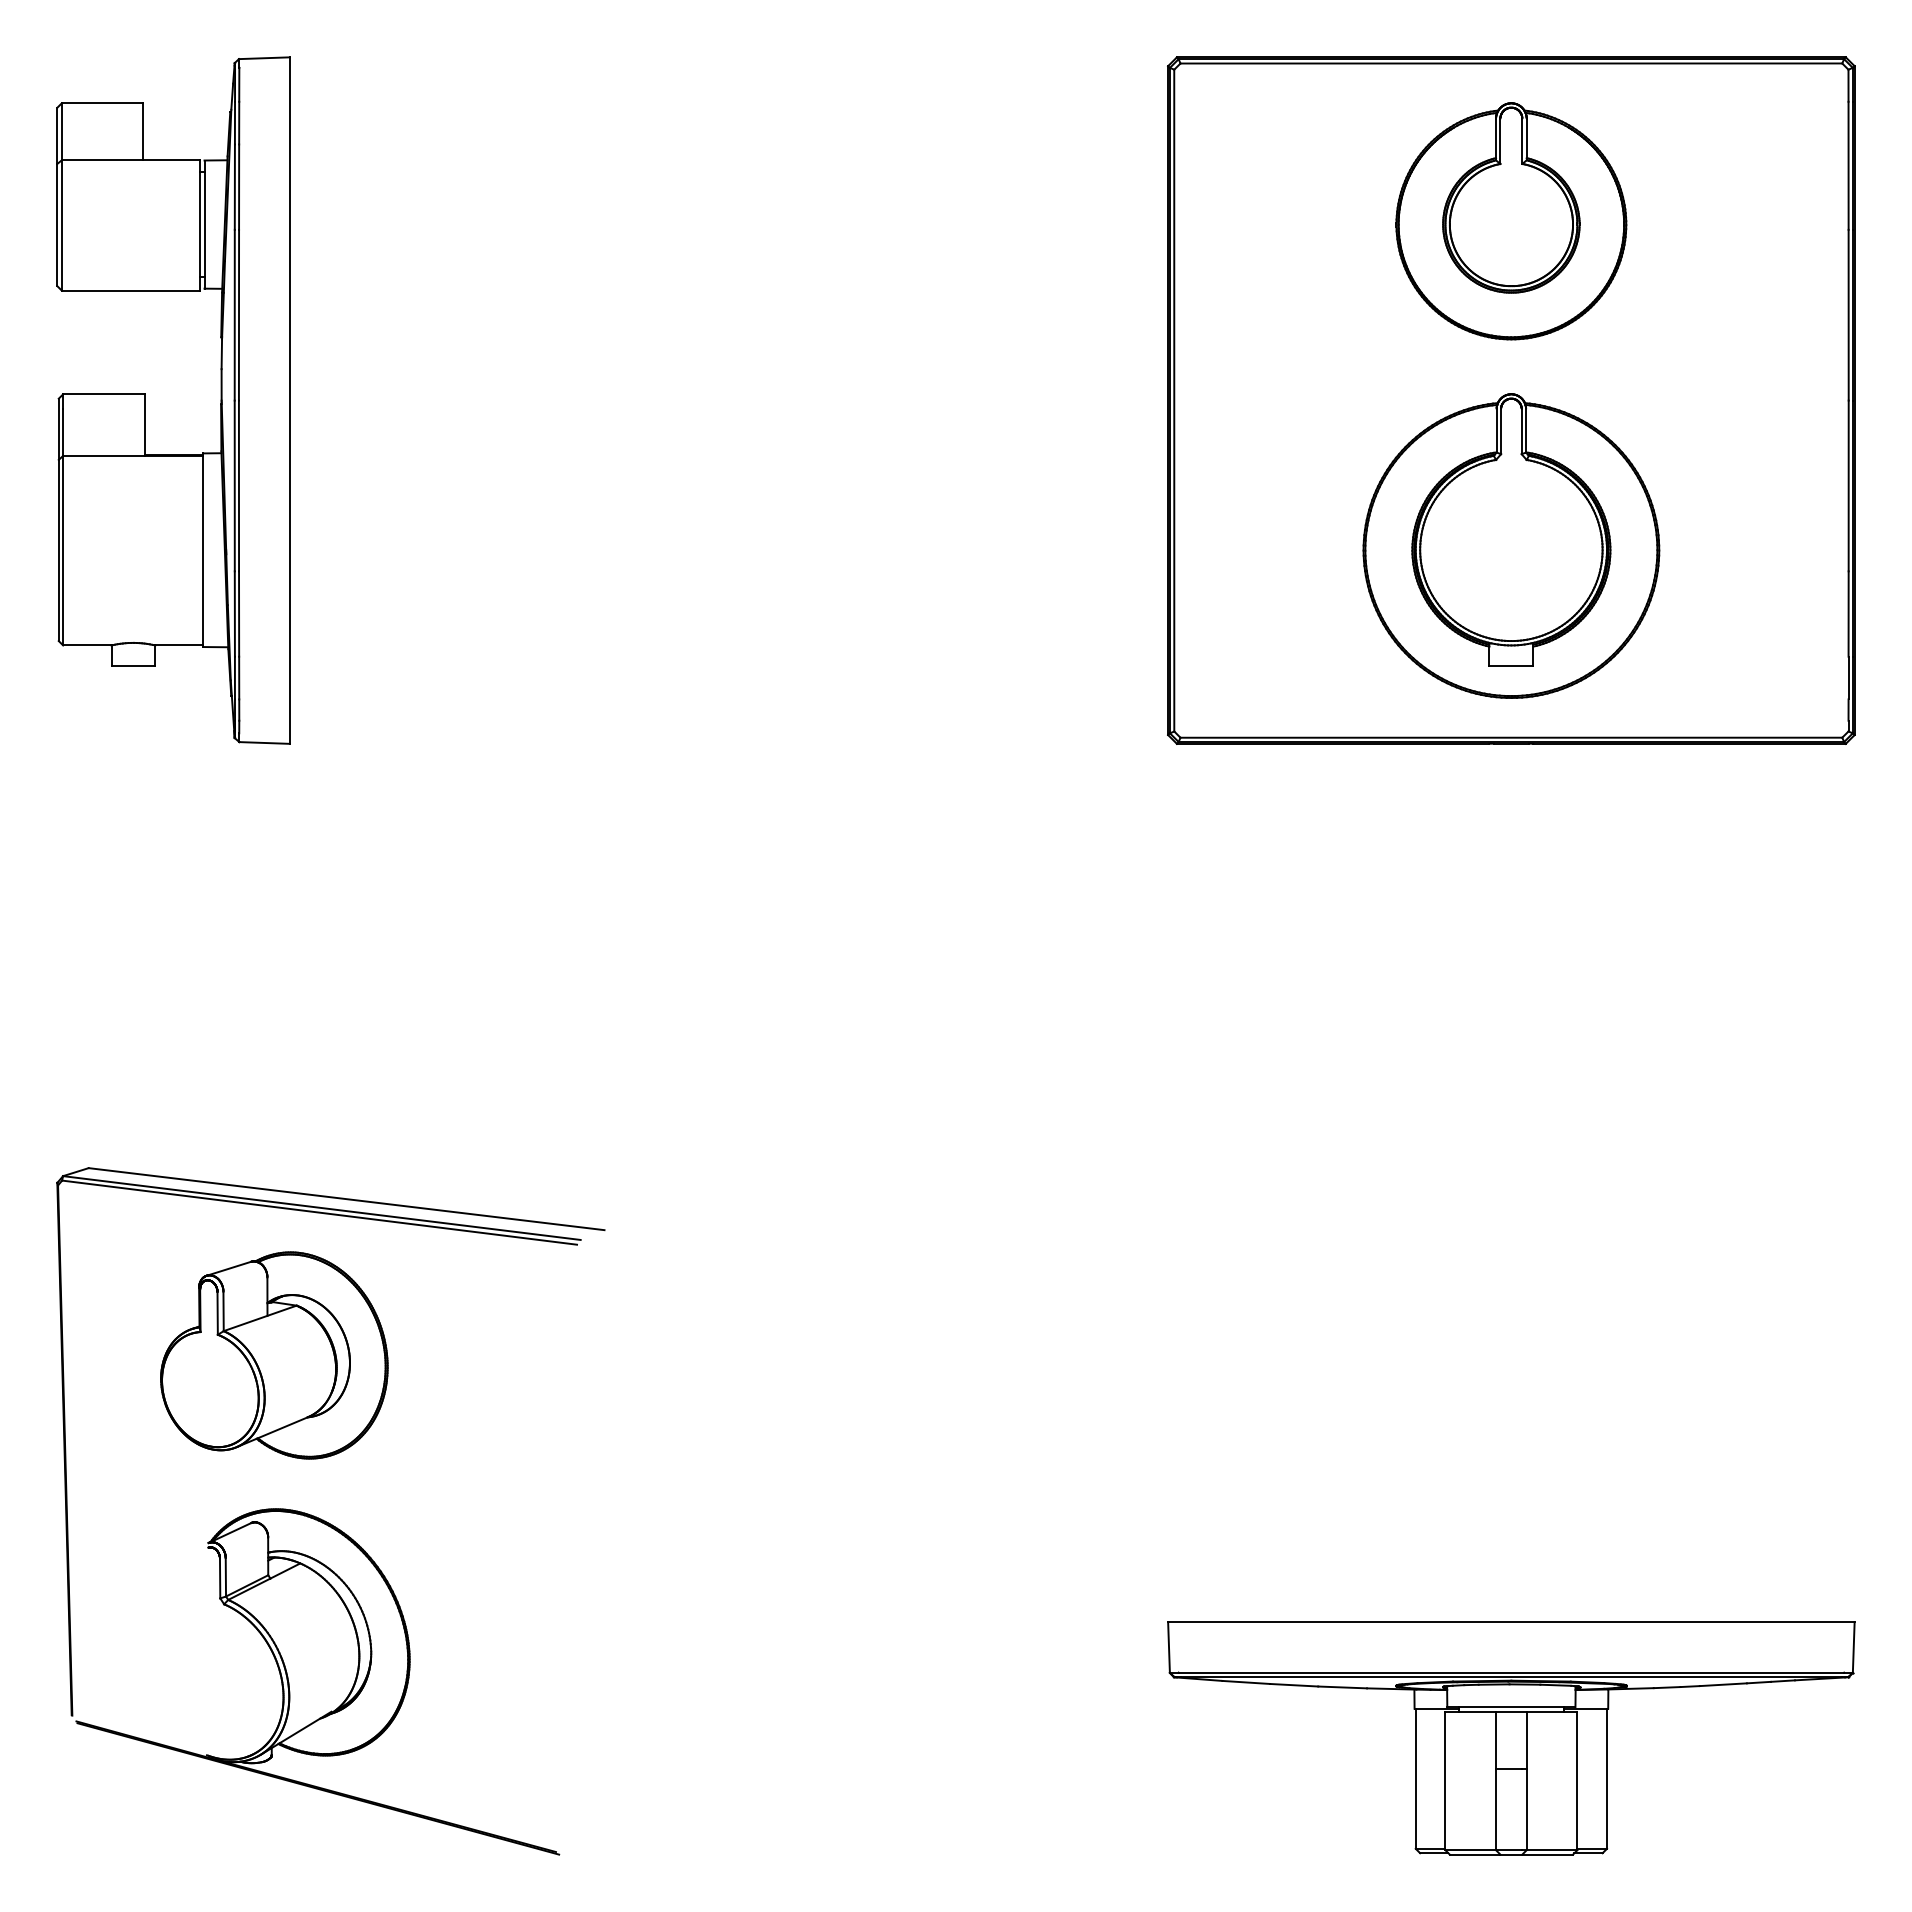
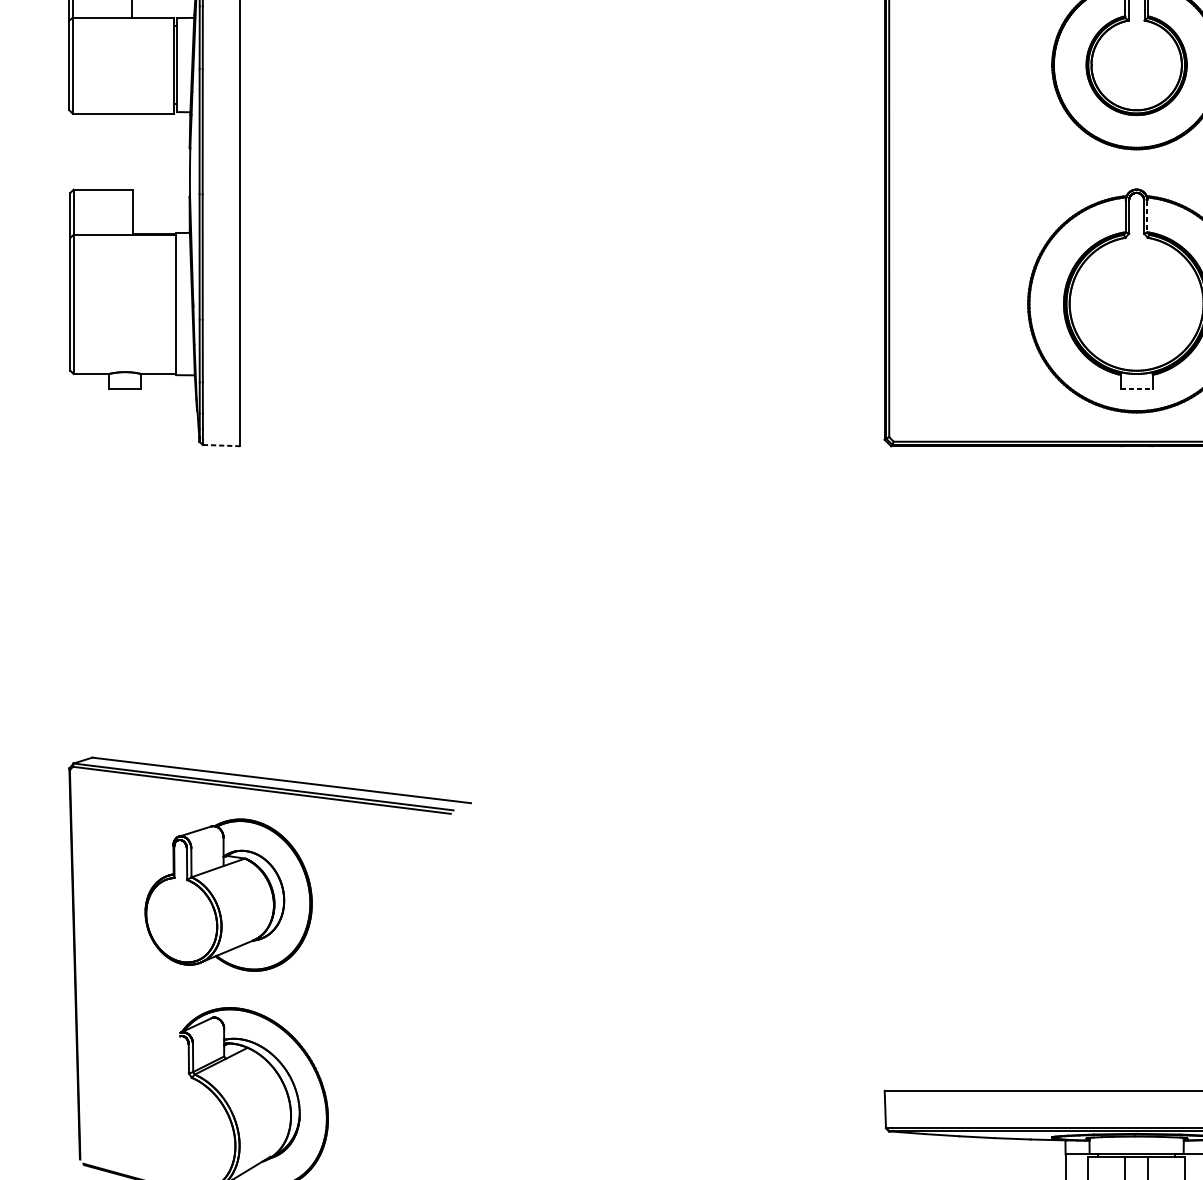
line: (1526, 430) -> (1147, 216), solid -> dashed
line: (1511, 665) -> (1136, 388), solid -> dashed
line: (265, 742) -> (222, 445), solid -> dashed

